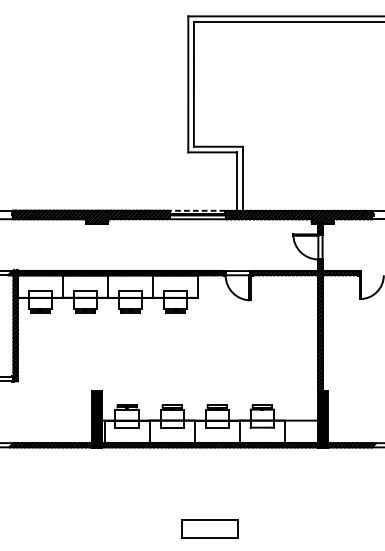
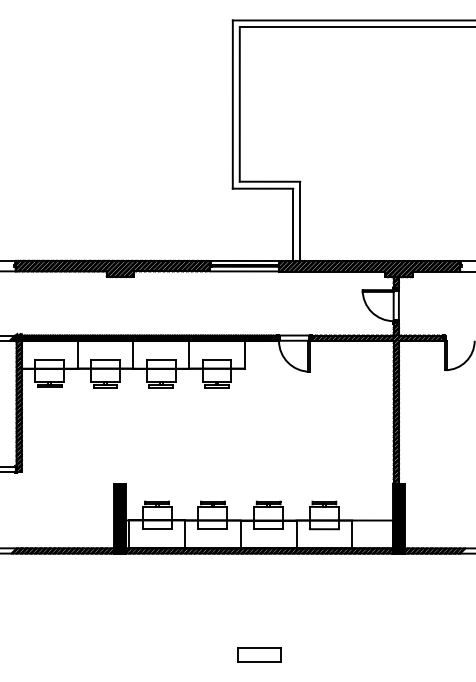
line: (197, 210) -> (244, 260), dashed -> solid
part: (209, 528) -> (259, 654), size x0.62

